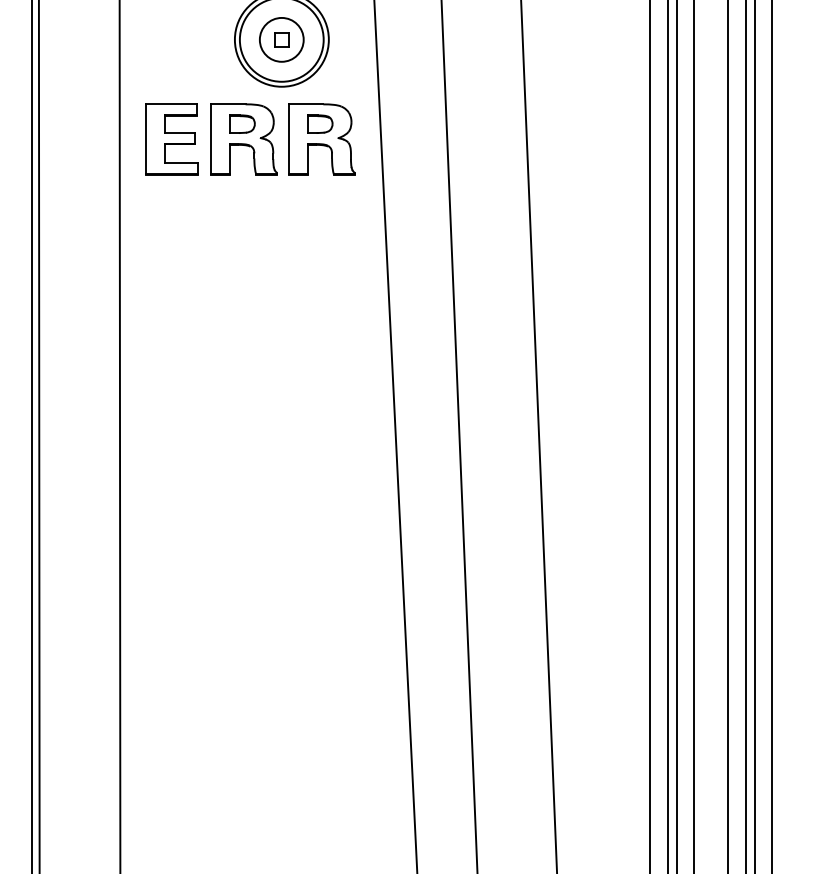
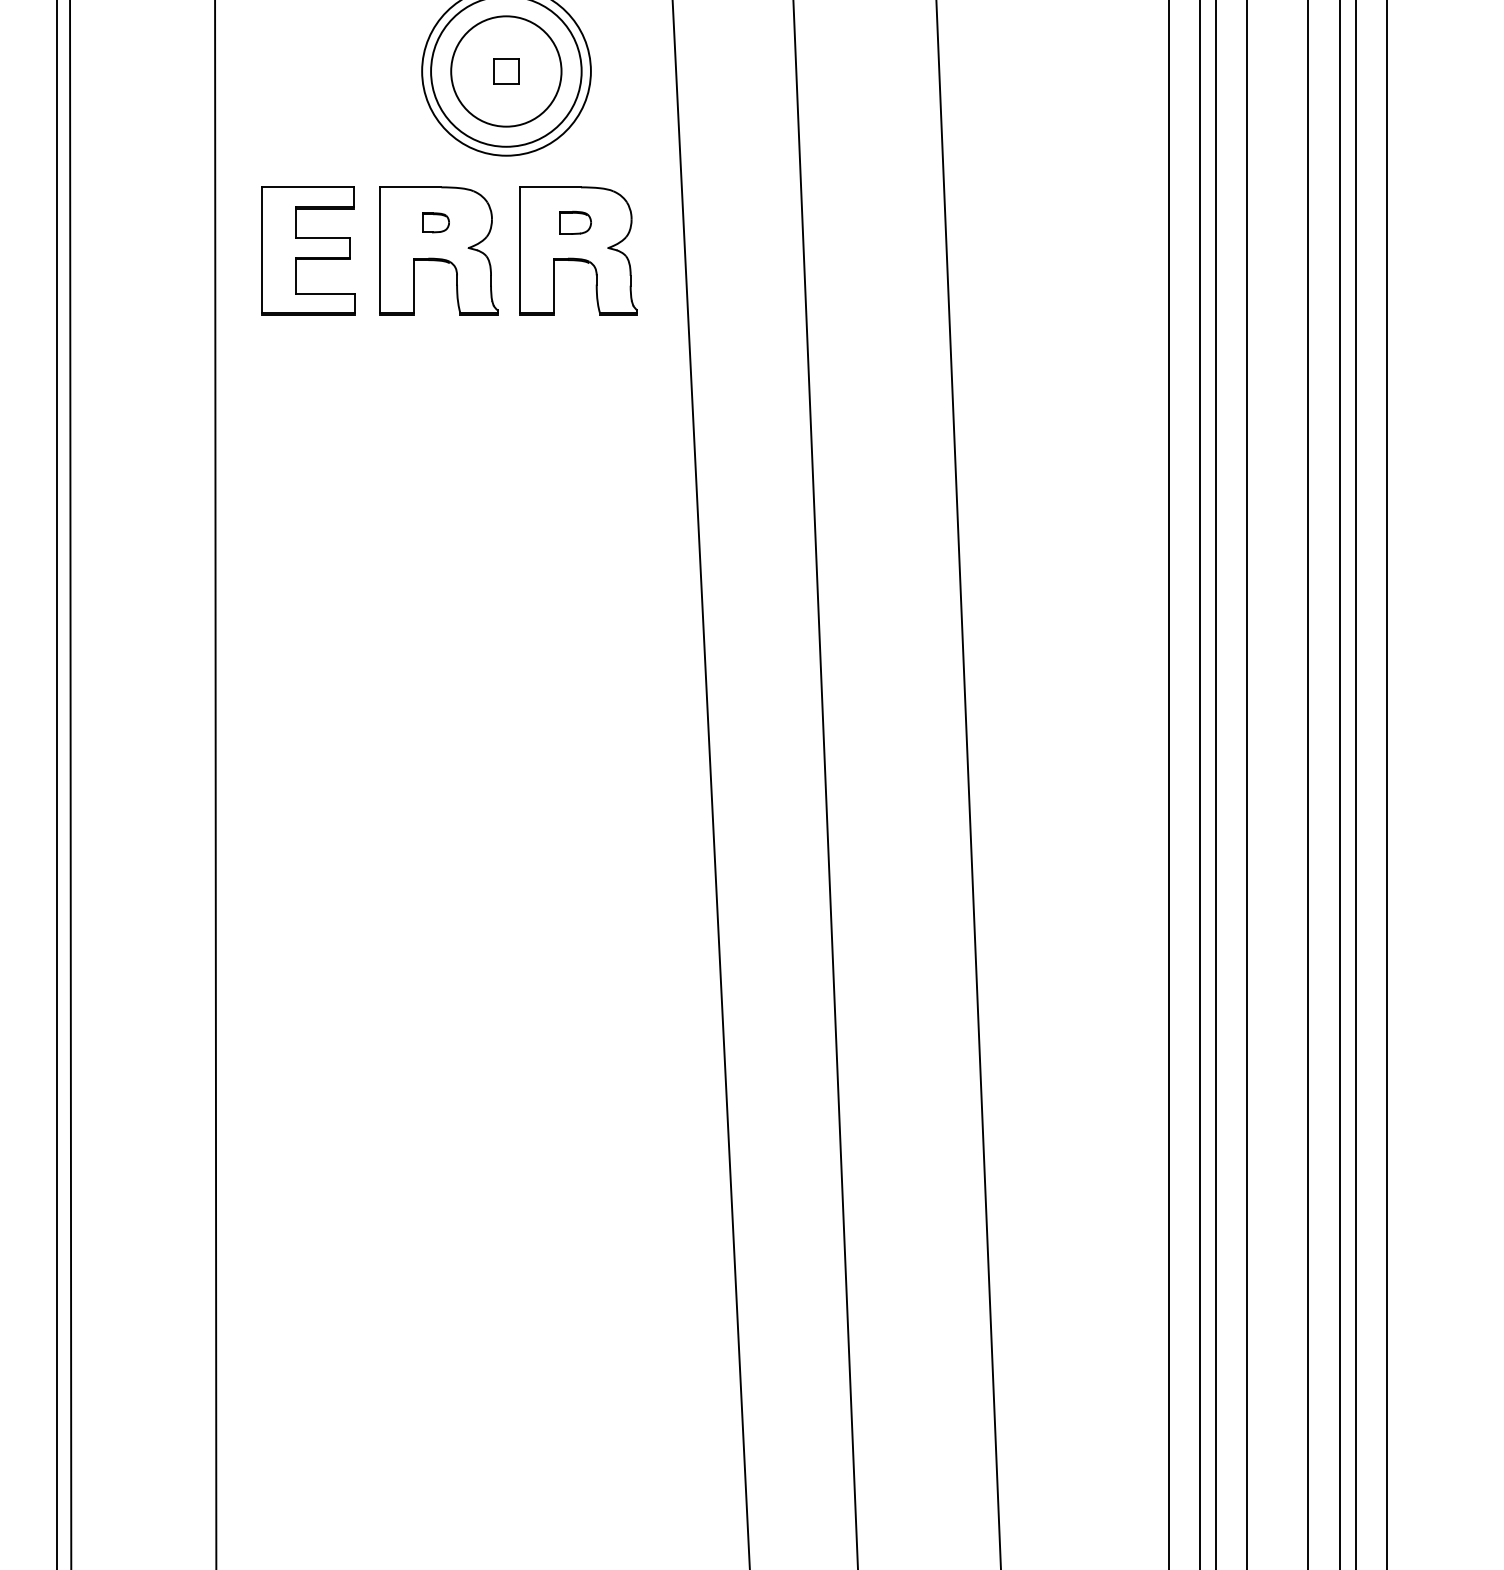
circle: (281, 39) -> (505, 70), size x1.4
part: (242, 123) -> (435, 221), size x0.6
part: (320, 123) -> (575, 221), size x0.7

